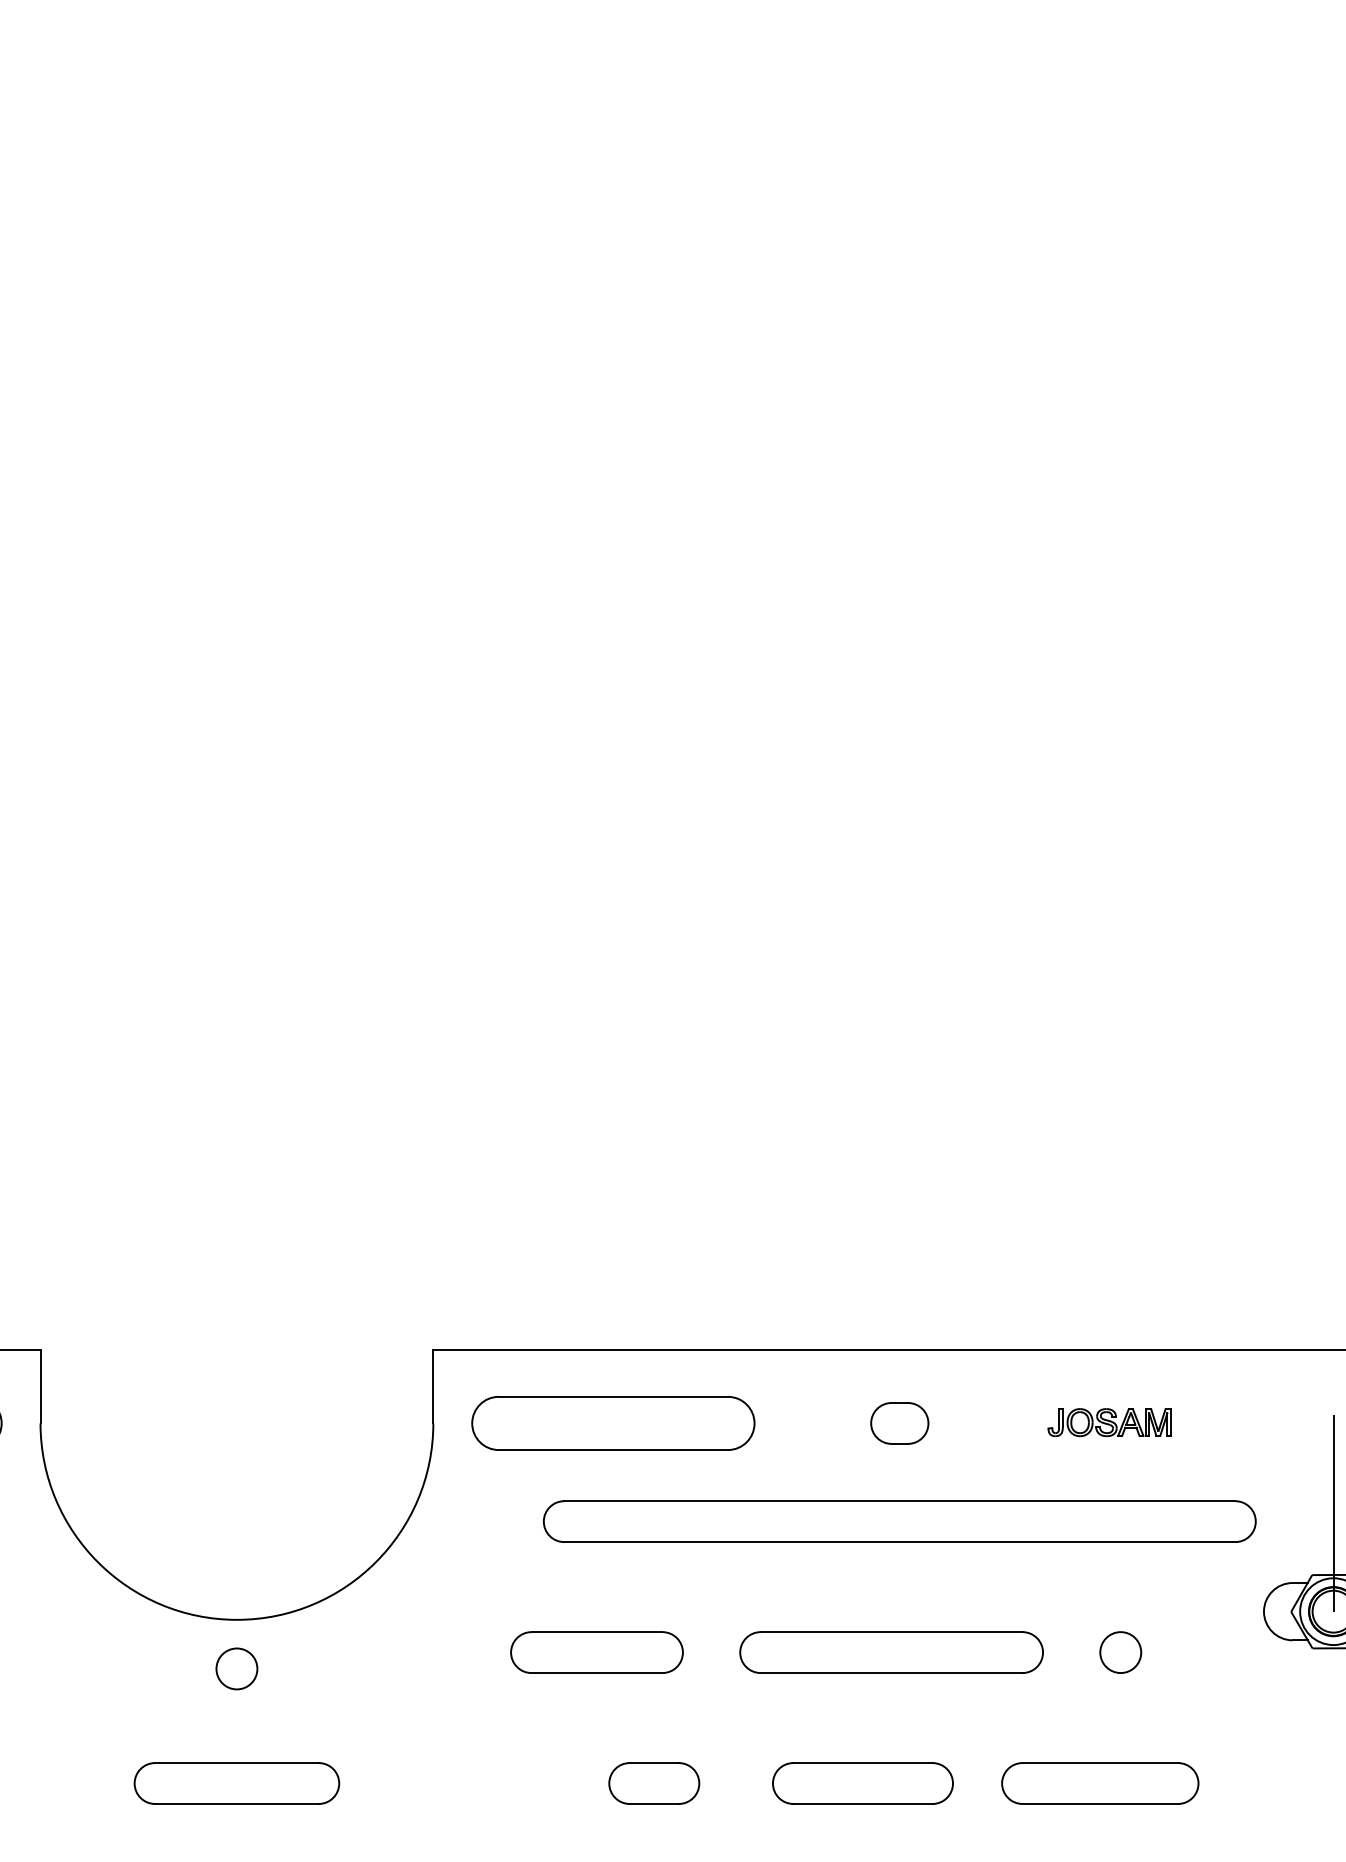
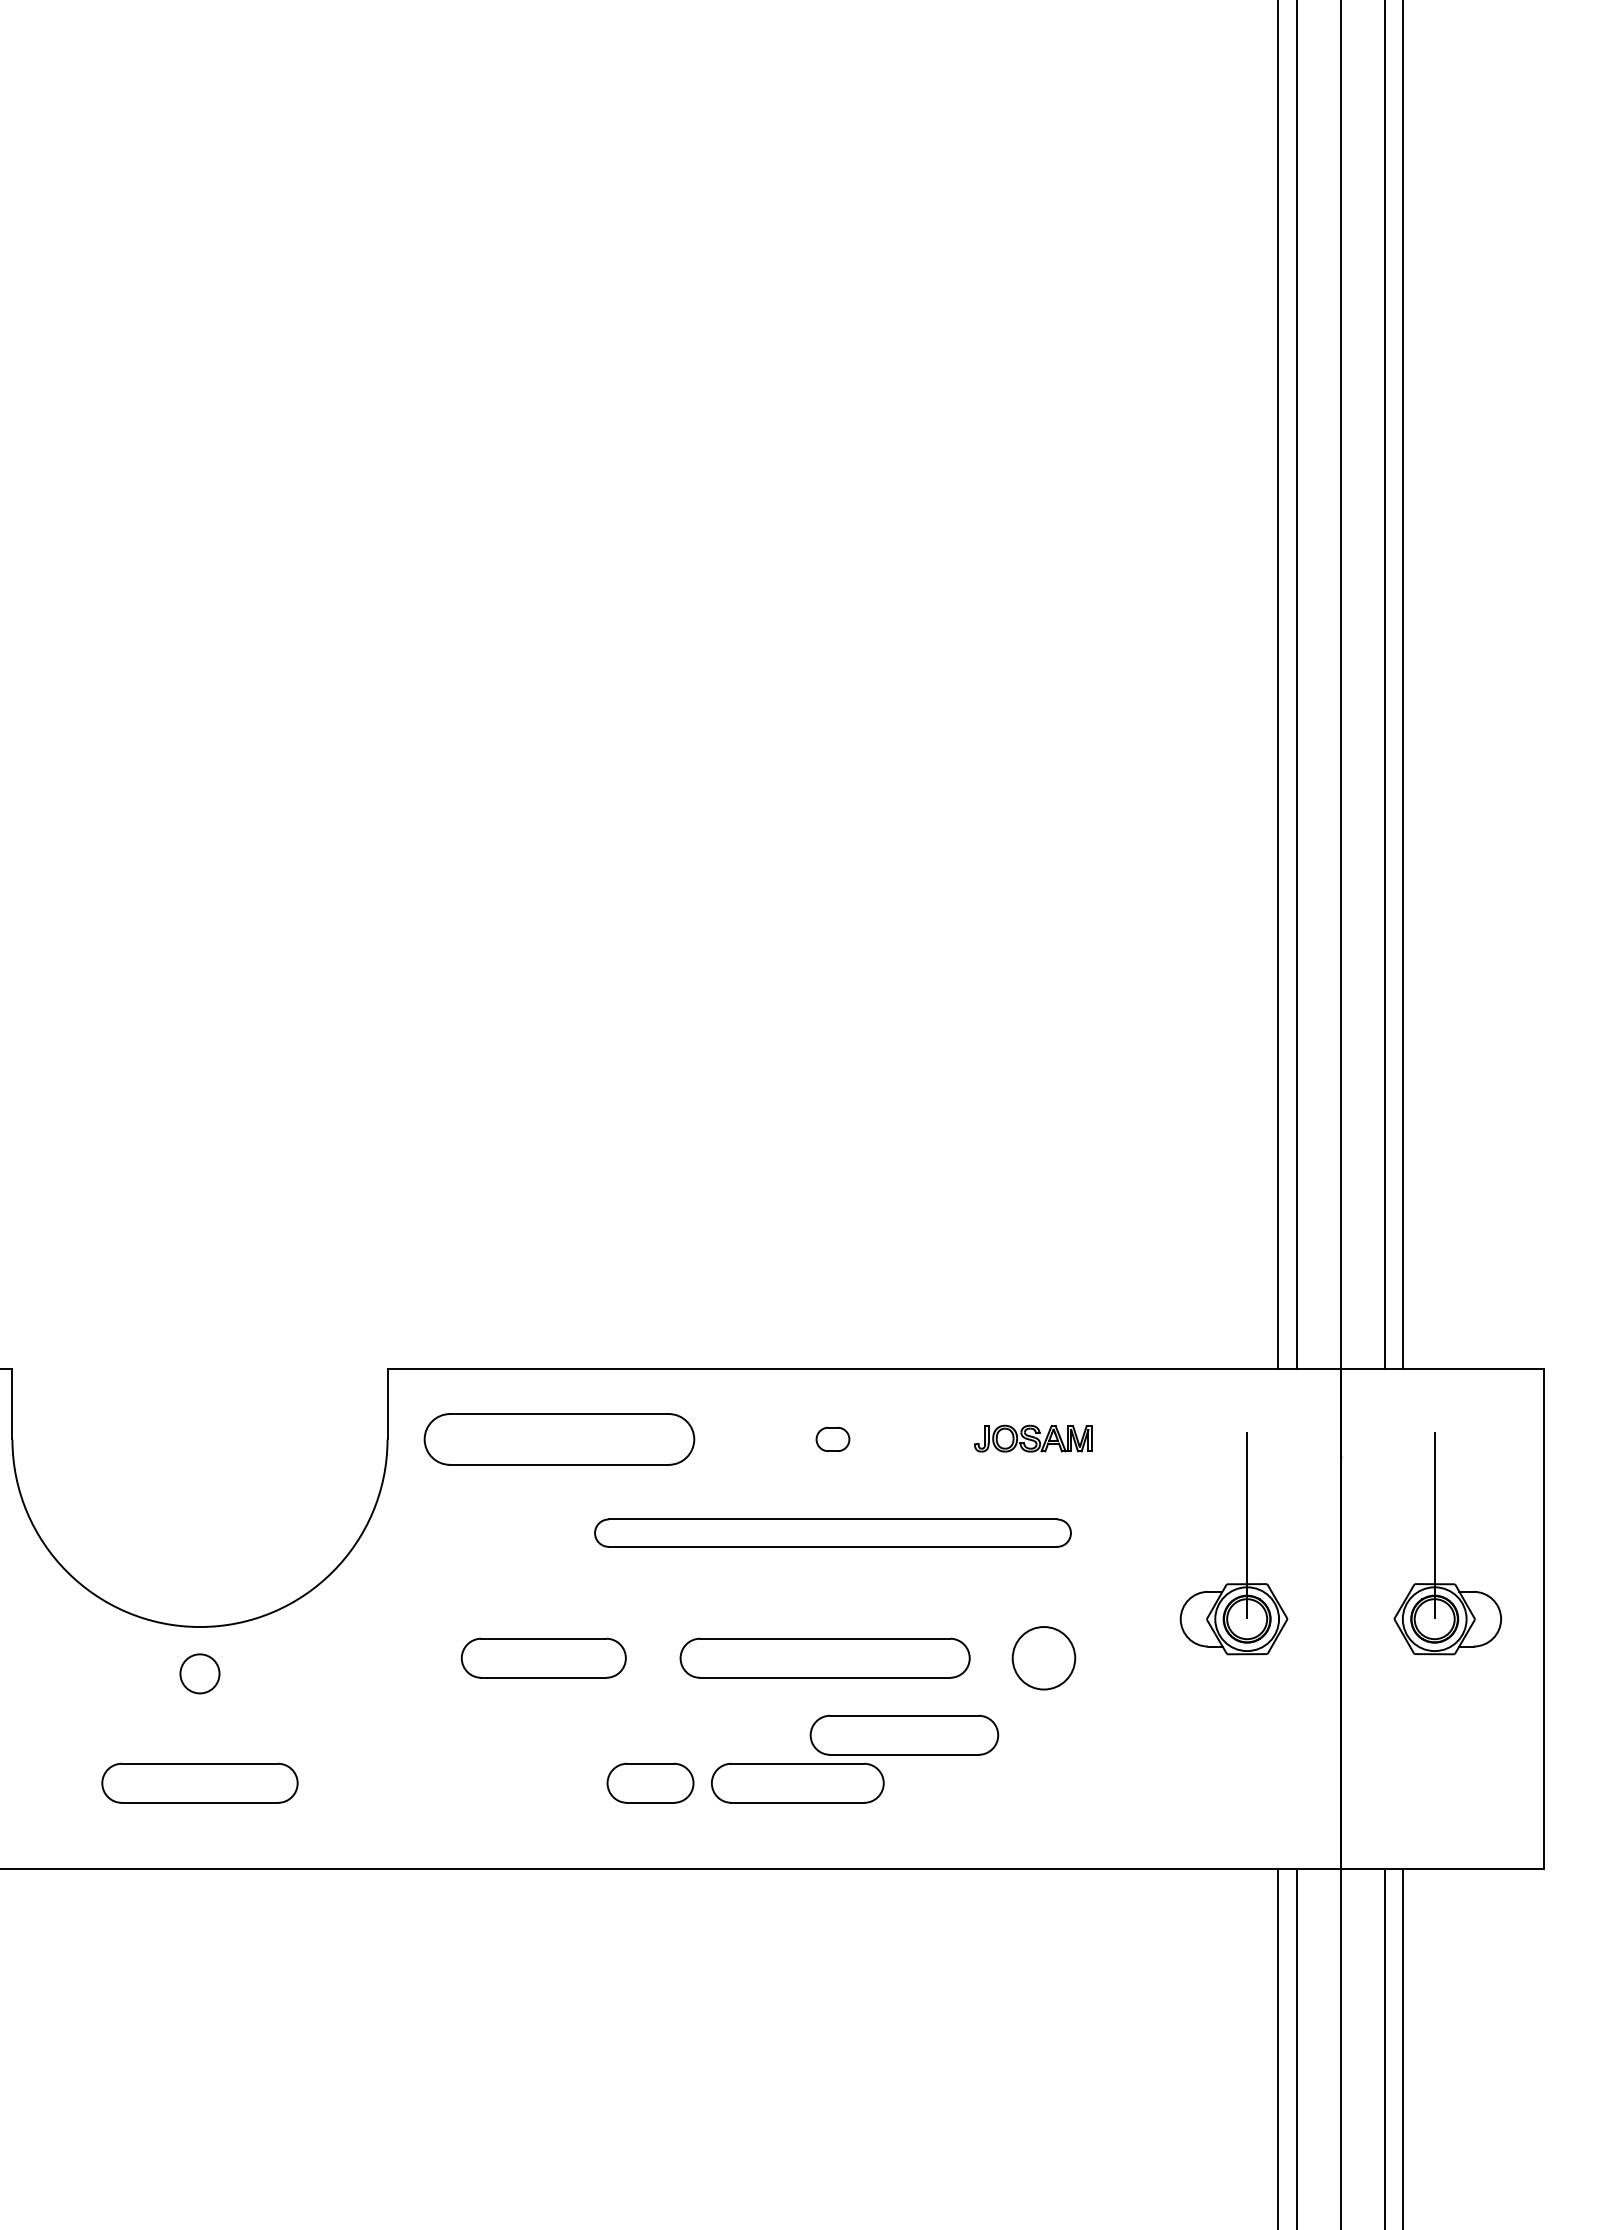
part: (899, 1423) -> (832, 1439), size x0.6
part: (899, 1520) -> (832, 1532), size x0.7
circle: (1120, 1651) -> (1043, 1657), size x1.6
part: (654, 1782) -> (650, 1782), moved
part: (1100, 1782) -> (904, 1734), moved

